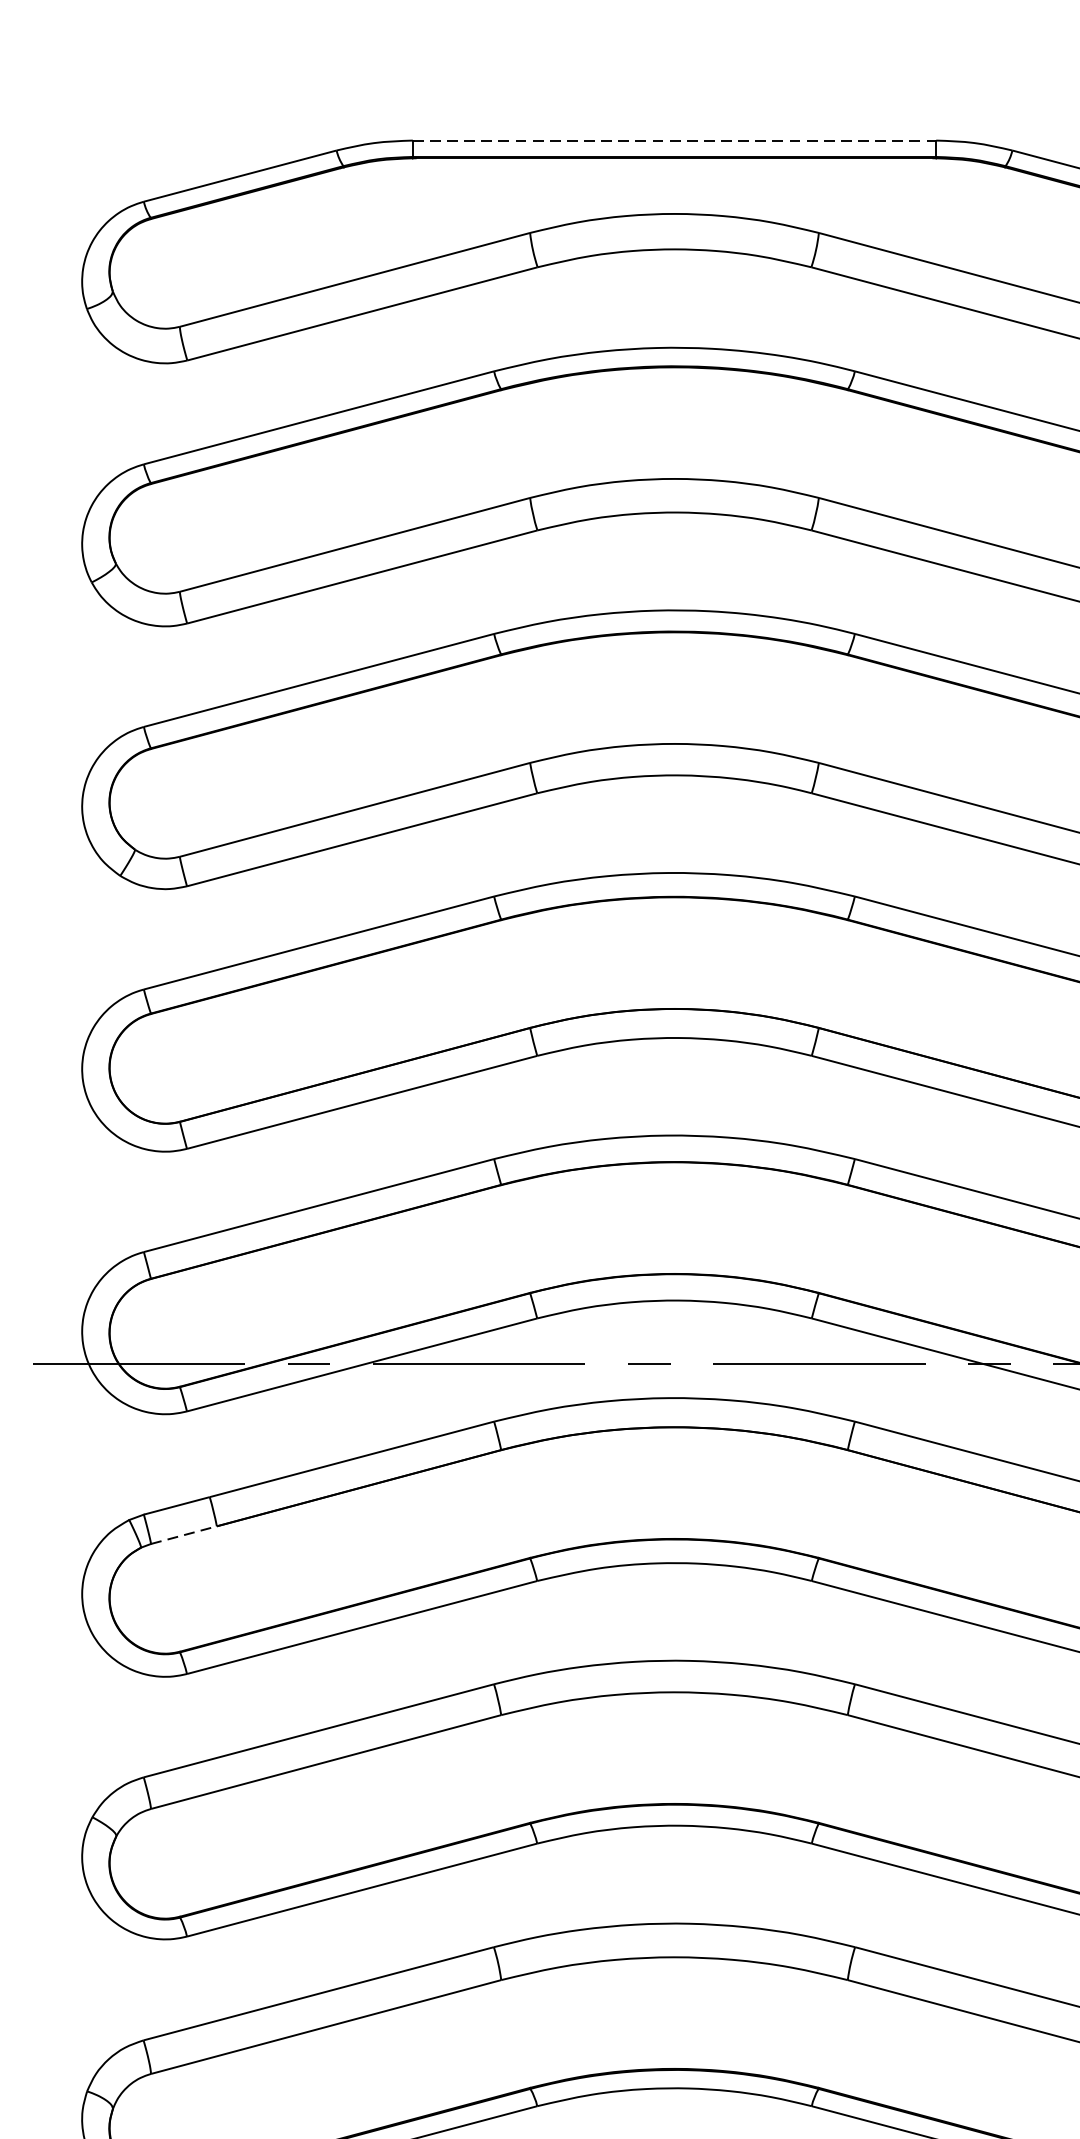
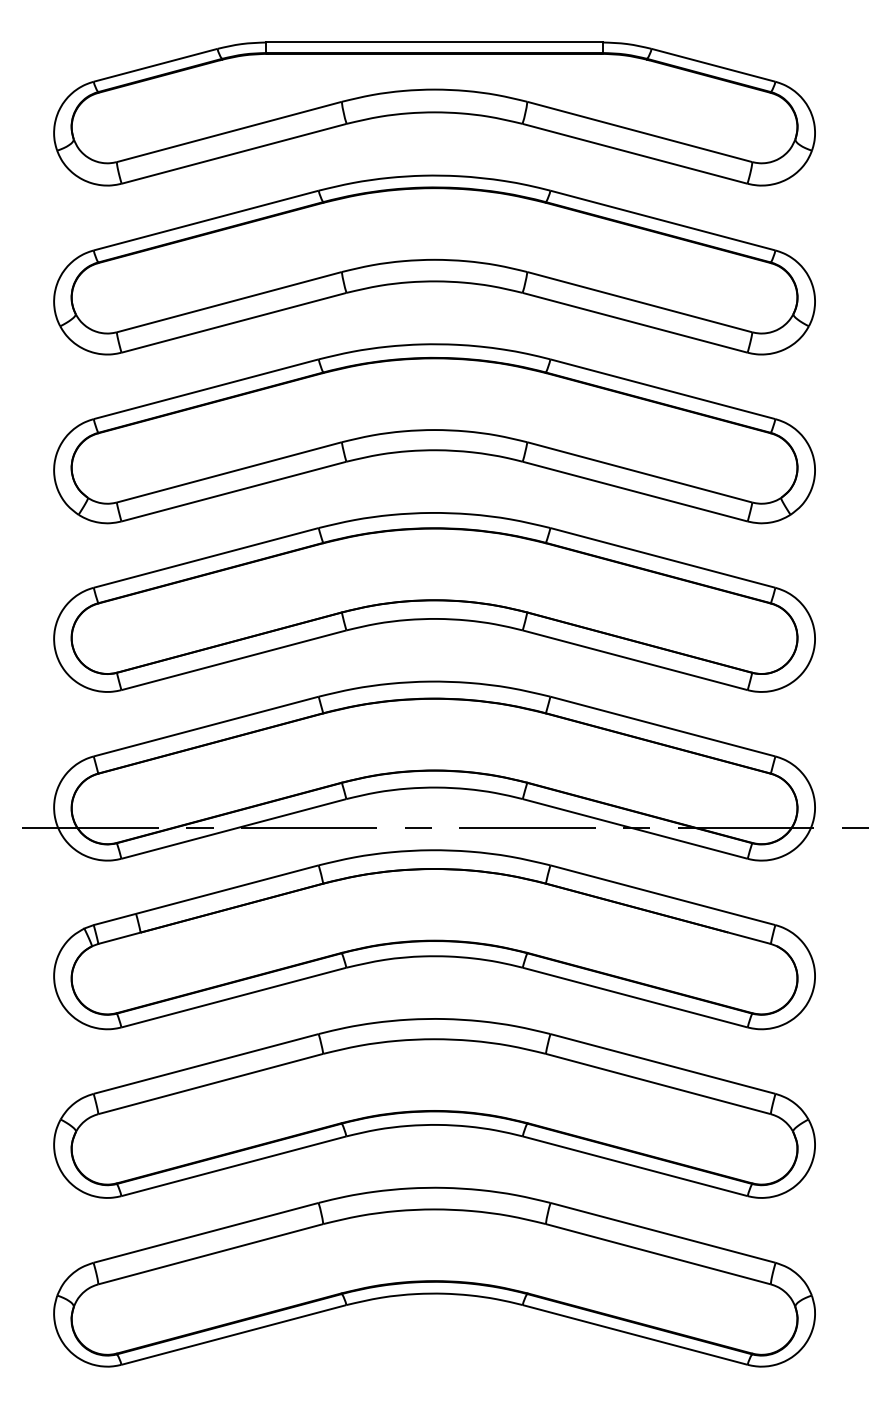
line: (675, 140) -> (435, 42), dashed -> solid
line: (183, 1535) -> (119, 938), dashed -> solid

